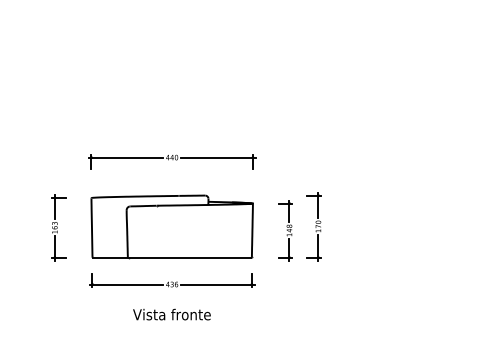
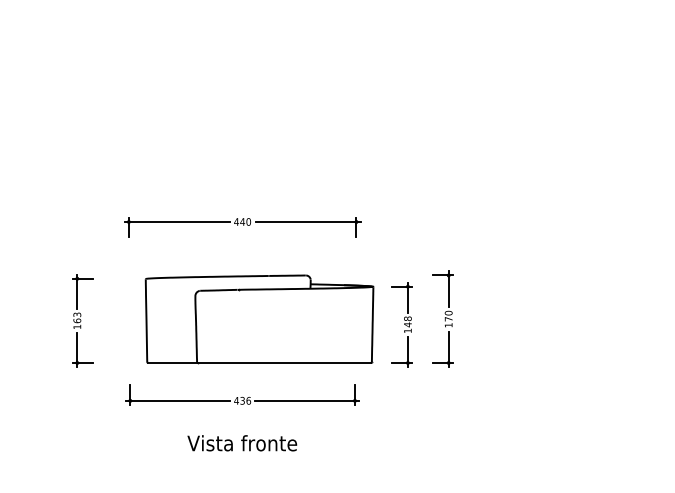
part: (171, 226) -> (258, 319), moved

